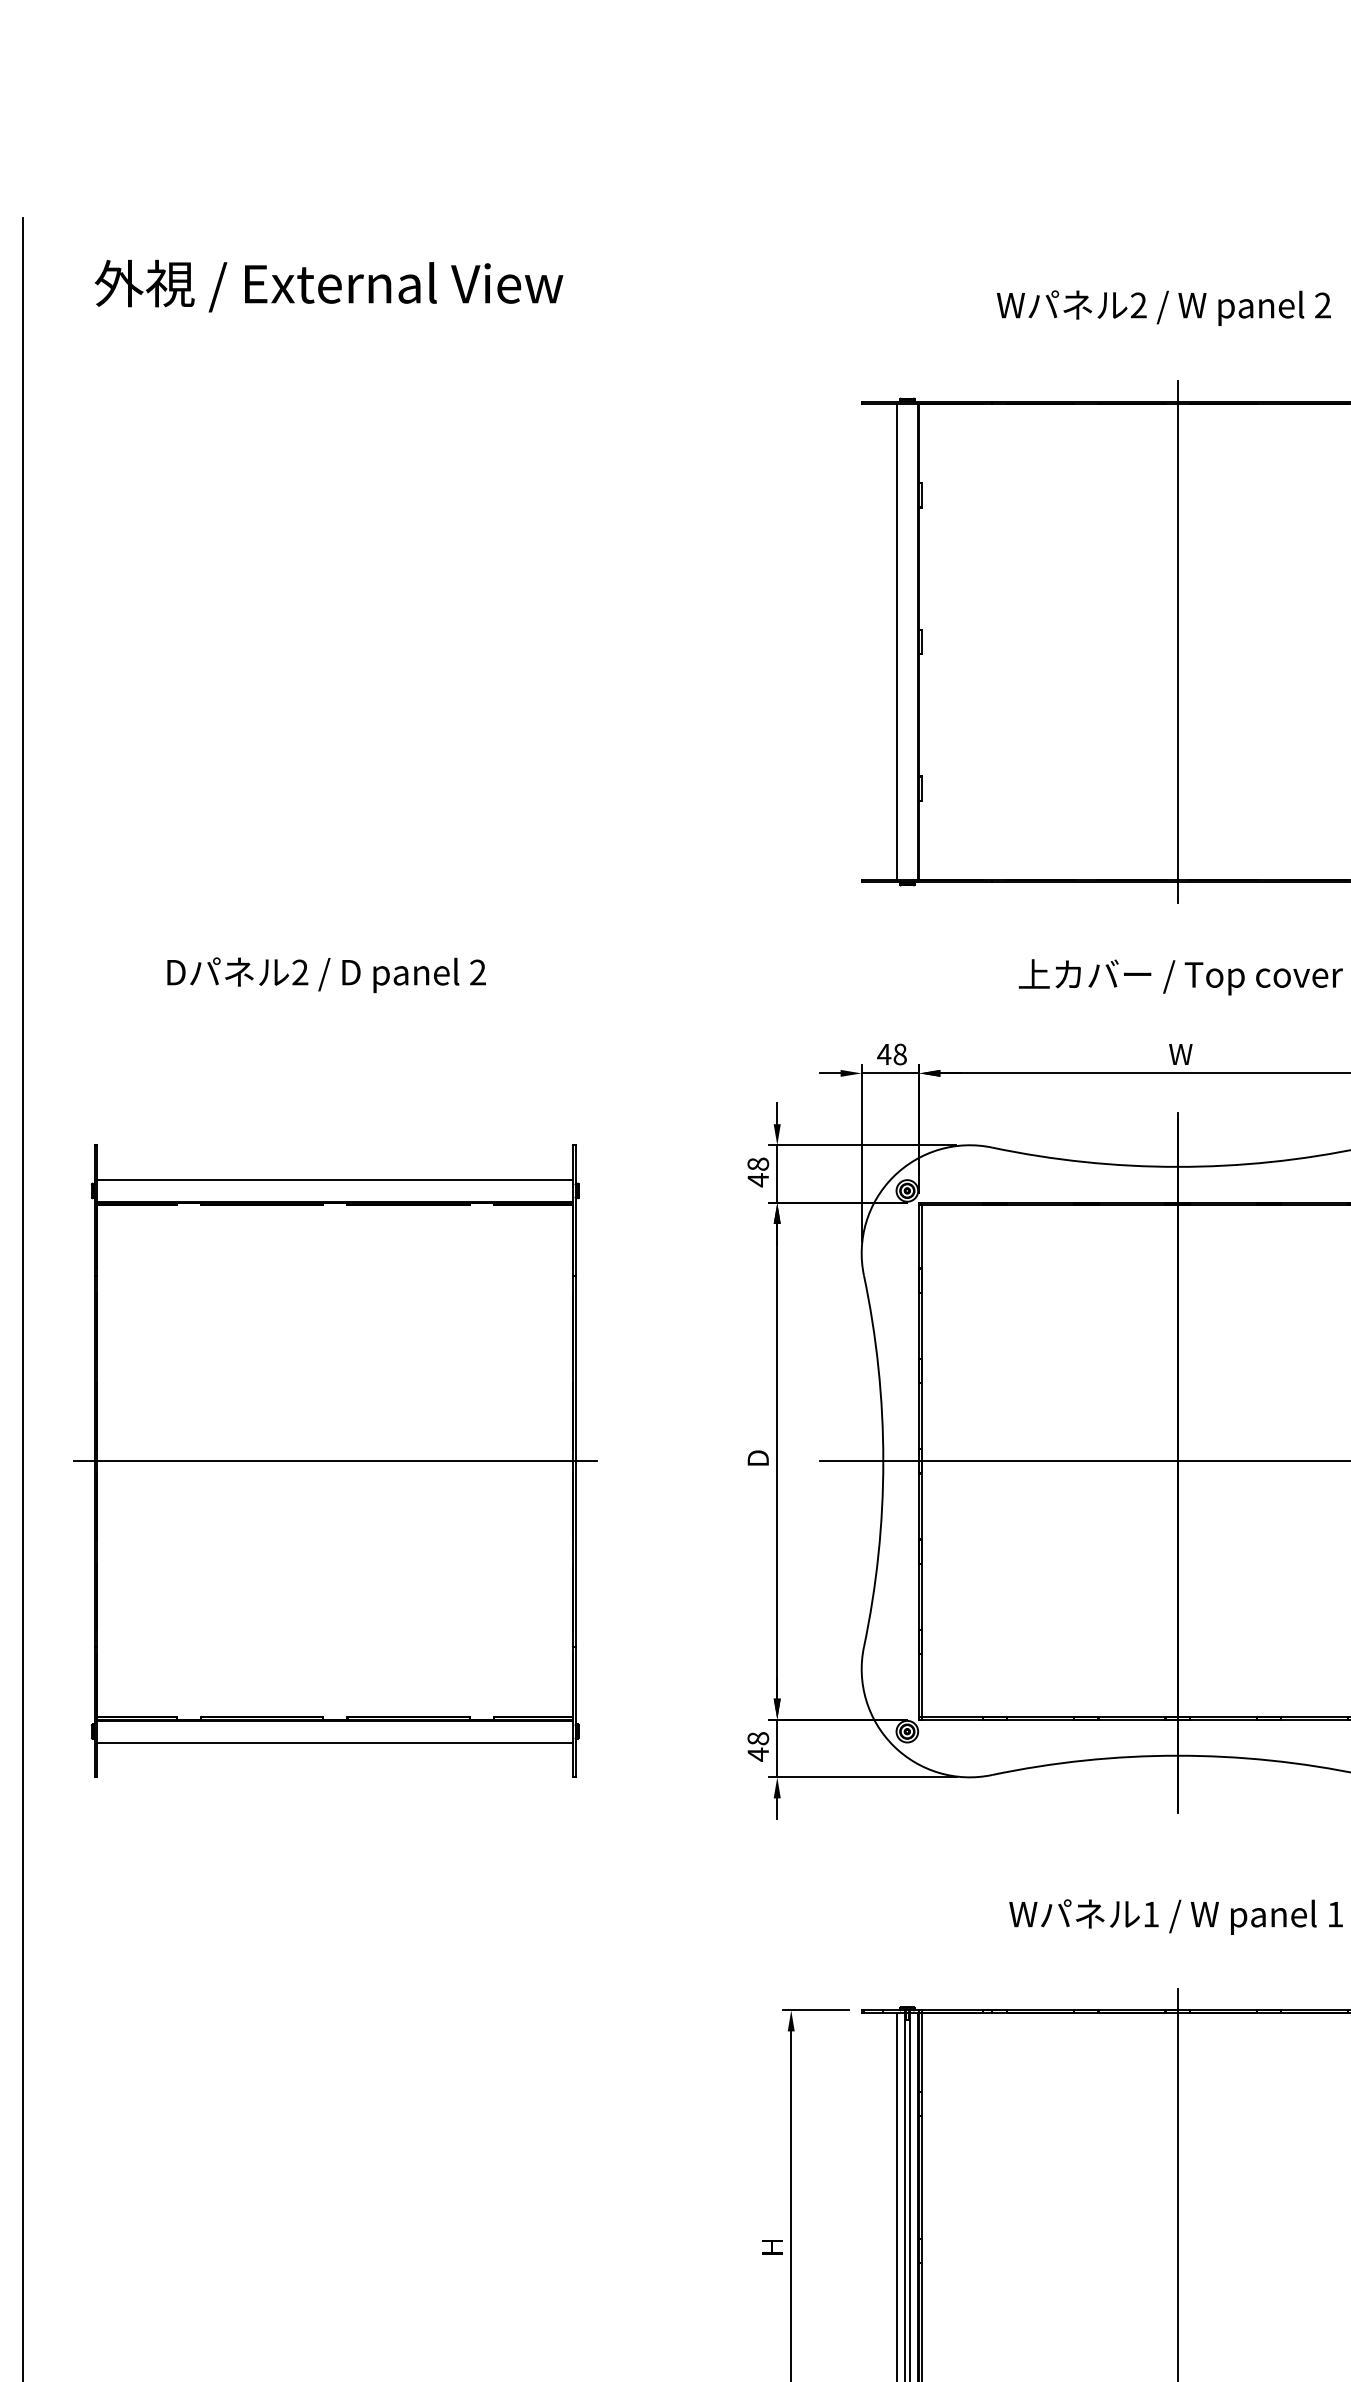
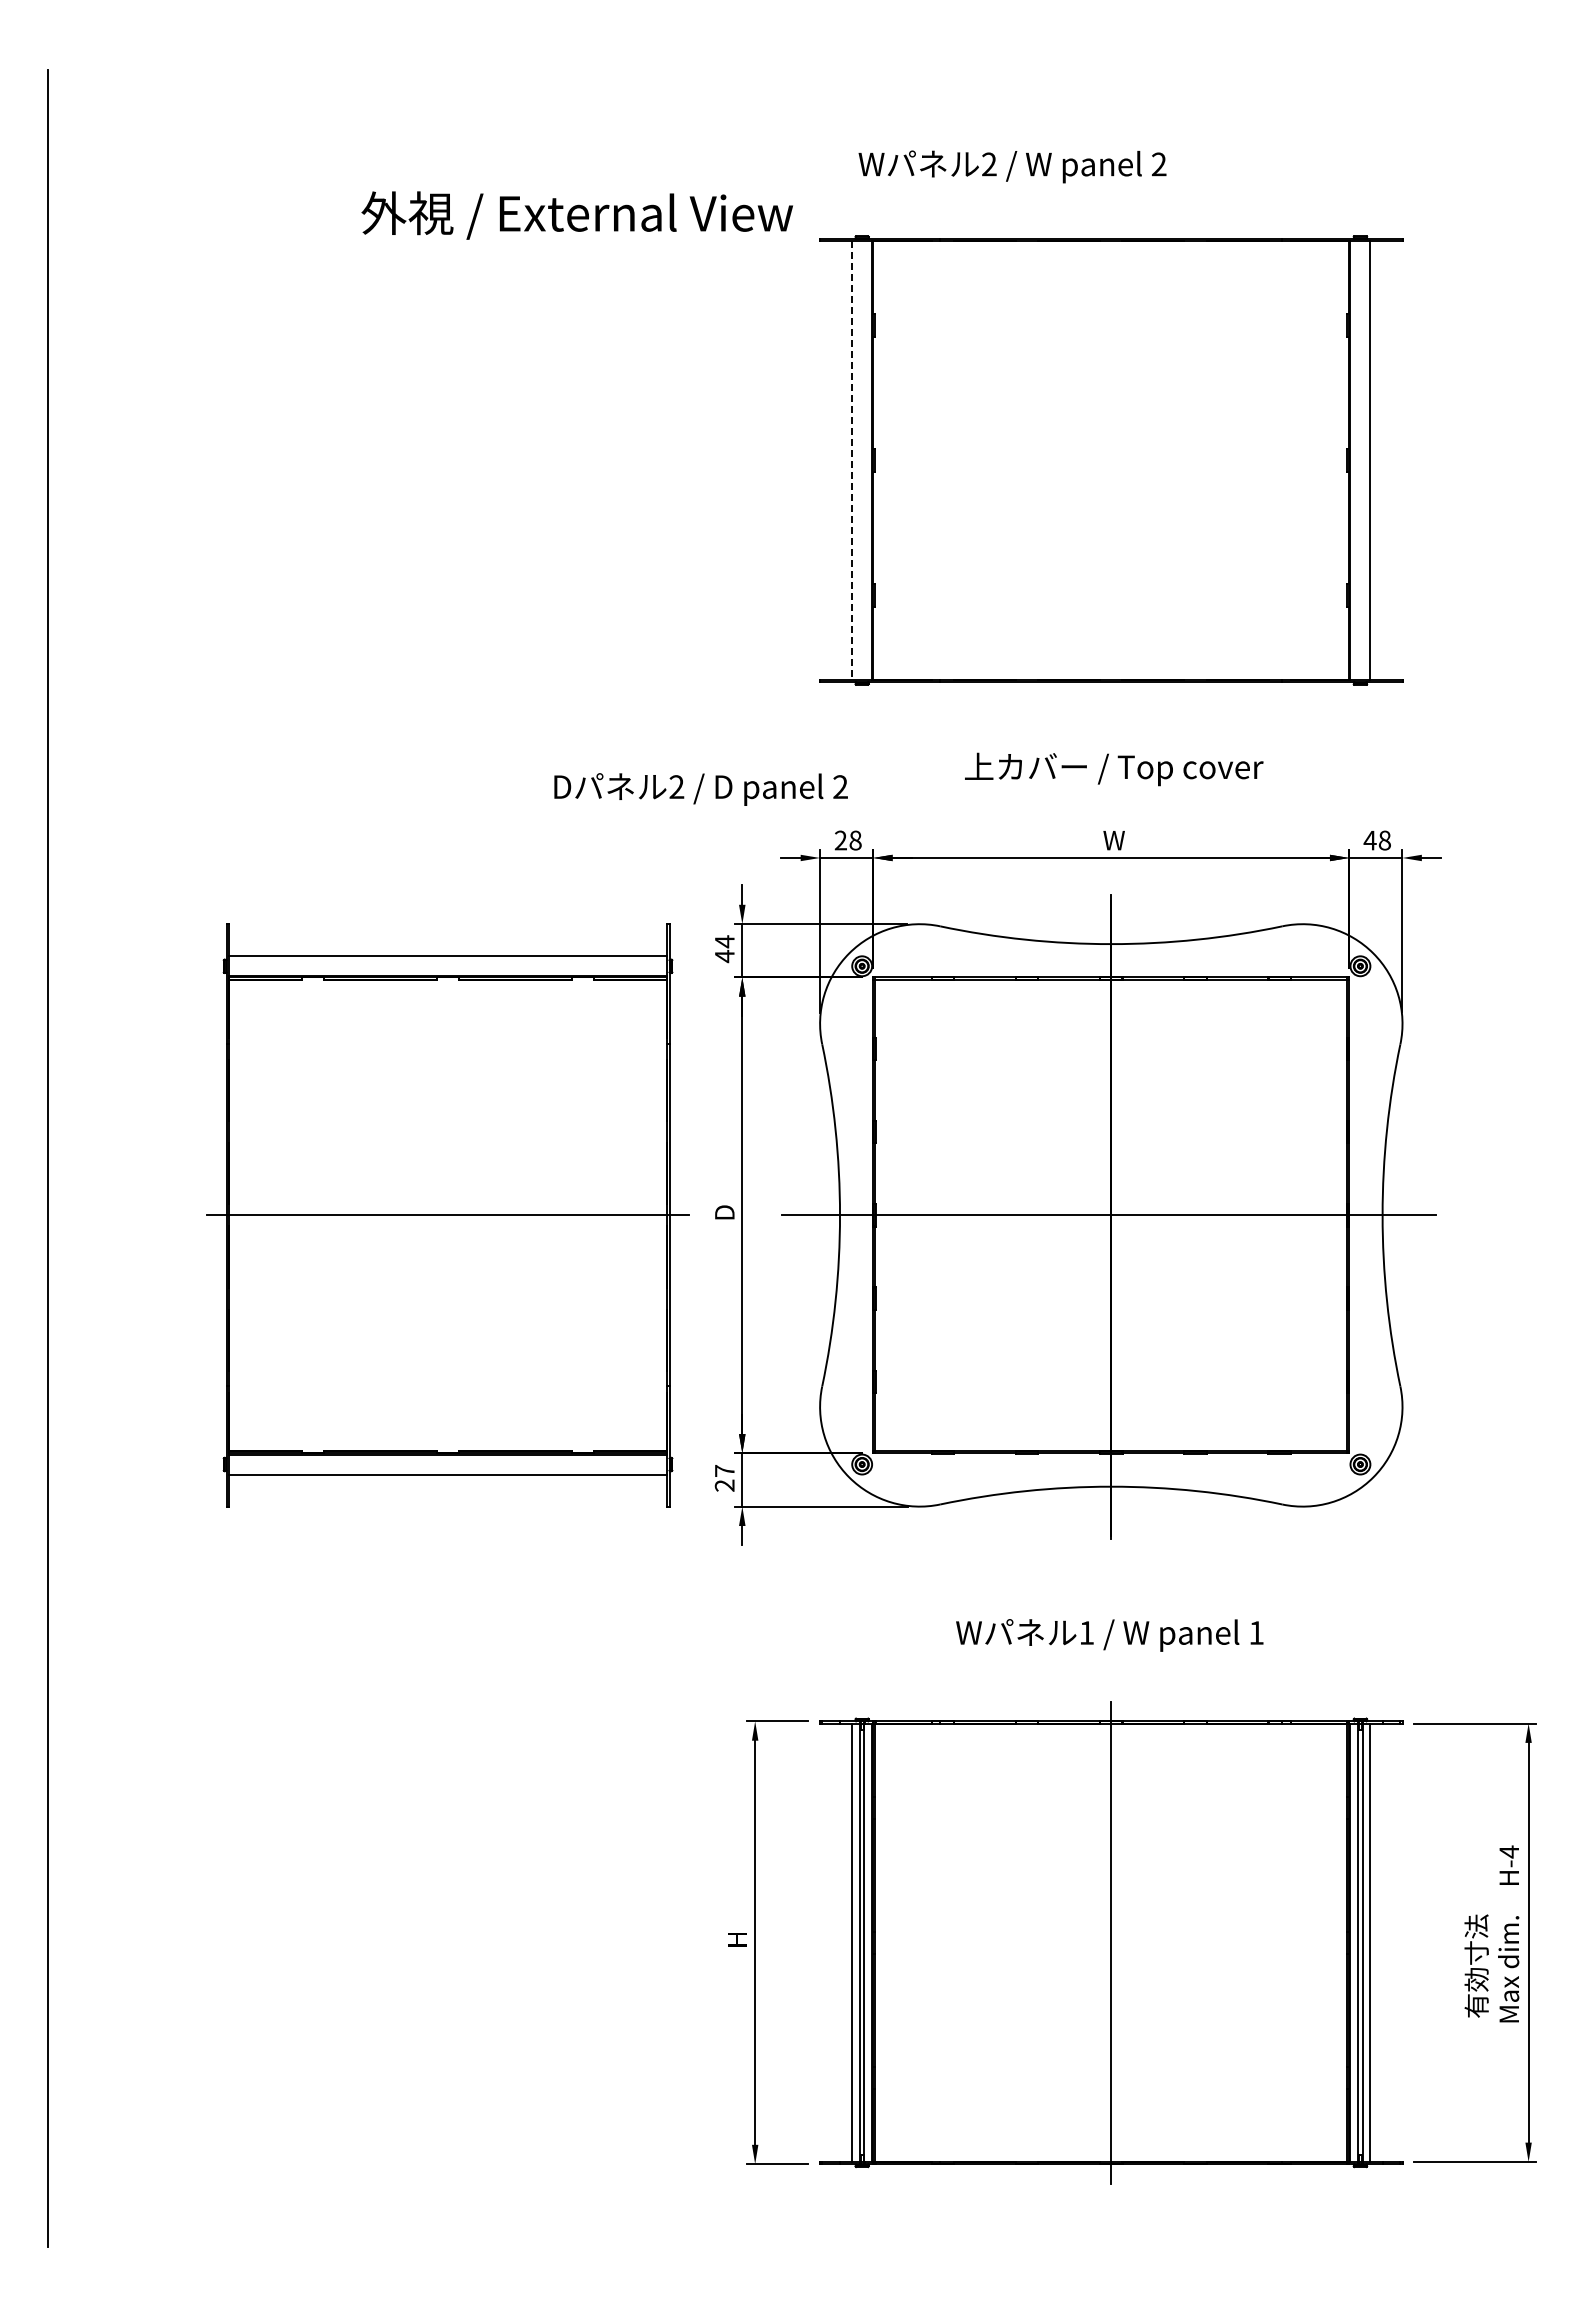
text: (328, 286) -> (576, 215), moved
text: (1163, 307) -> (1012, 166), moved
line: (1177, 642) -> (1111, 460), removed
line: (896, 643) -> (852, 461), solid -> dashed
text: (325, 975) -> (700, 789), moved
text: (883, 1054) -> (840, 840), 48 -> 28
text: (757, 1164) -> (724, 941), 48 -> 44
part: (334, 1461) -> (447, 1215), moved
text: (757, 1746) -> (724, 1478), 48 -> 27

